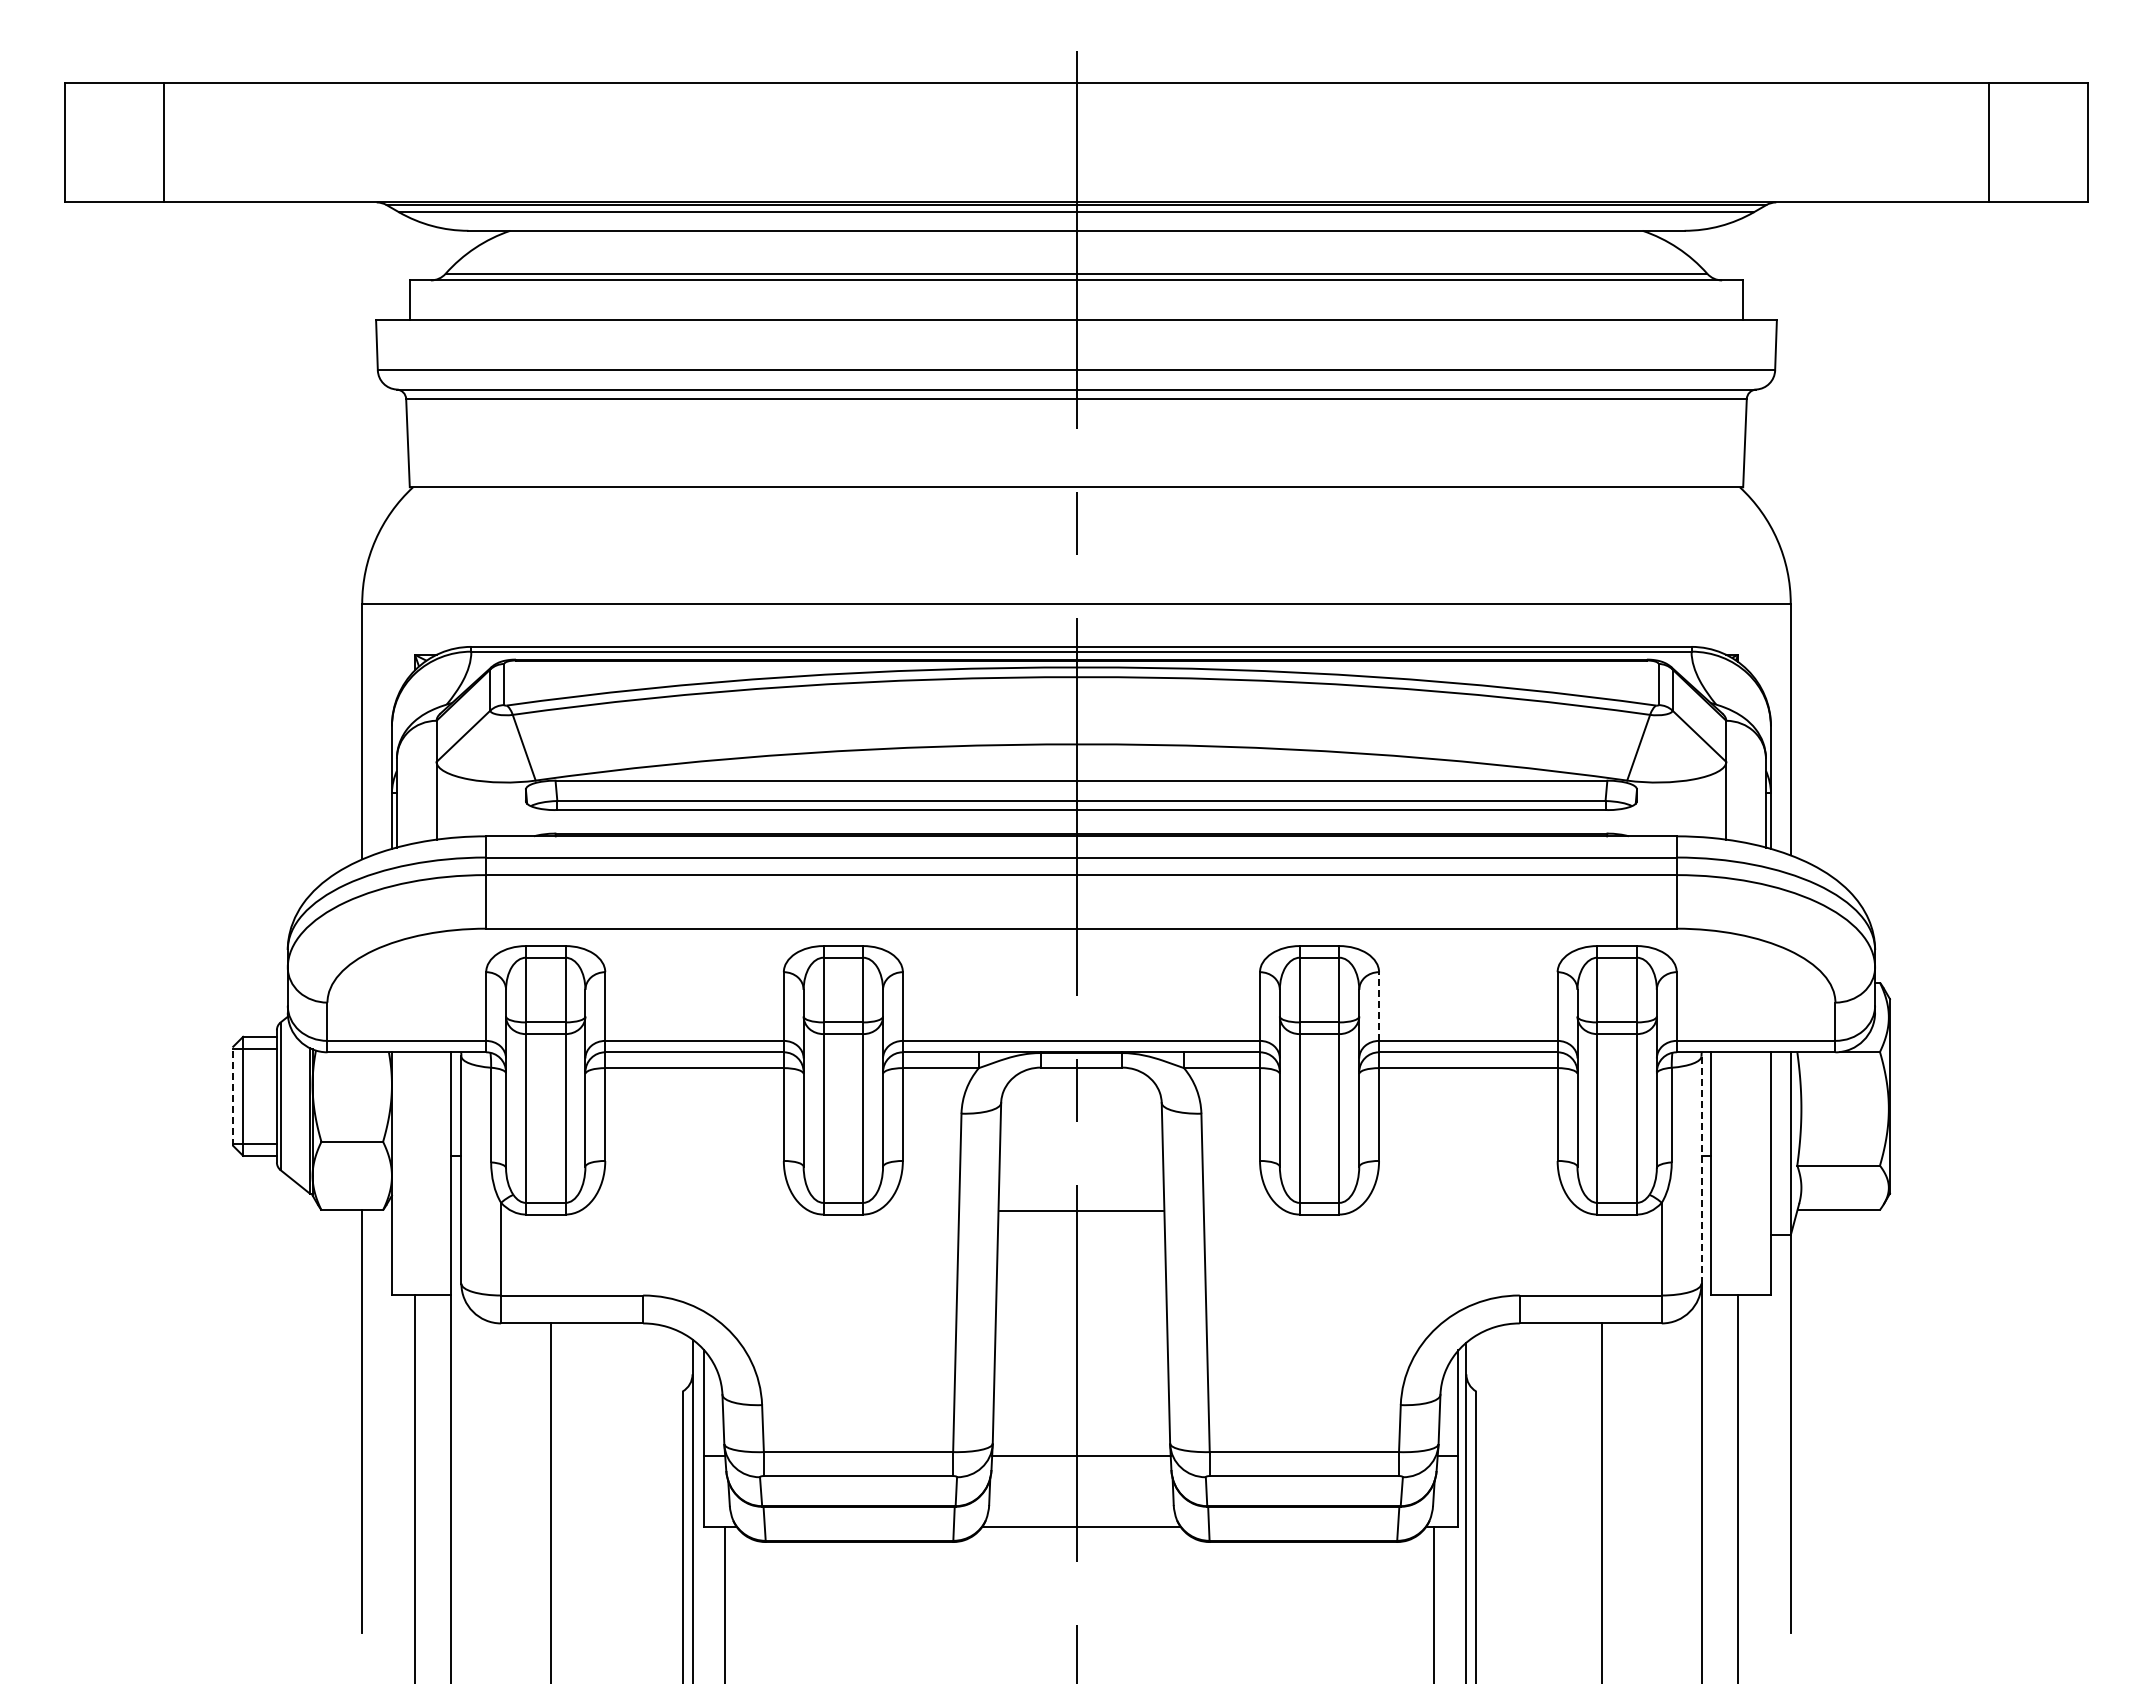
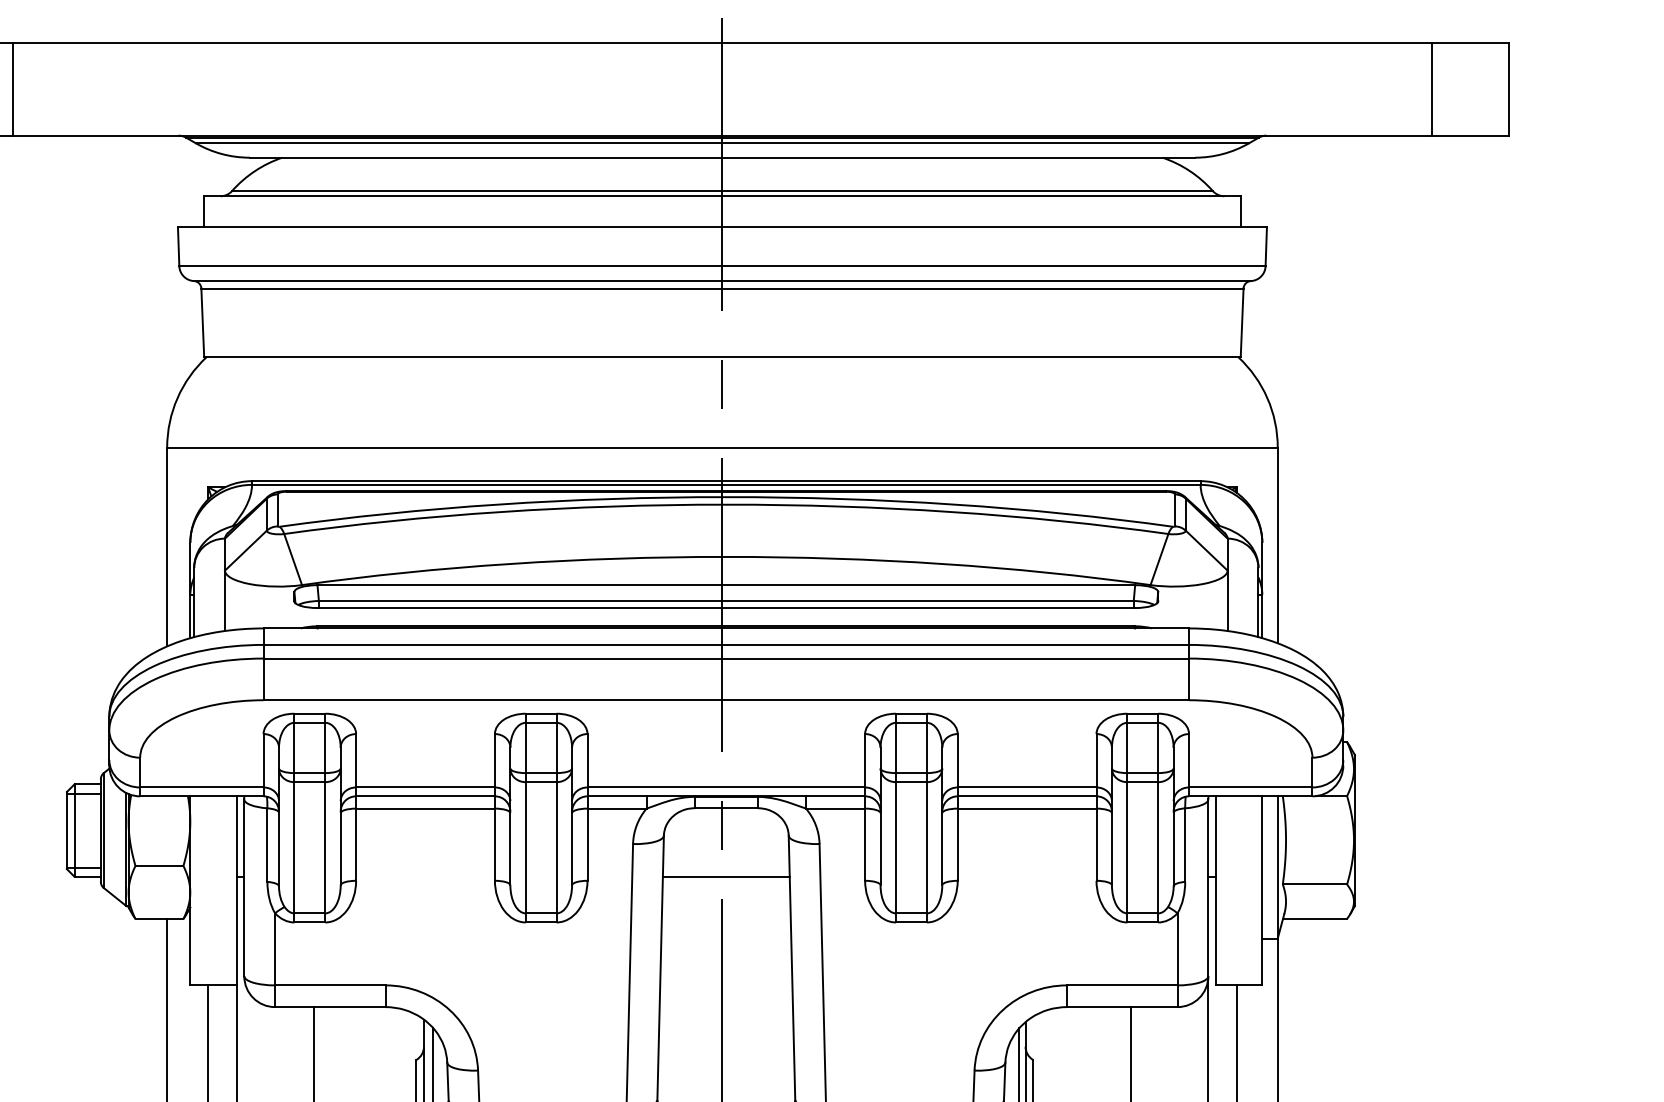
line: (1379, 1006) -> (958, 760), dashed -> solid
line: (233, 1096) -> (67, 830), dashed -> solid
line: (1701, 1170) -> (1208, 888), dashed -> solid
line: (1081, 1210) -> (726, 876), moved

